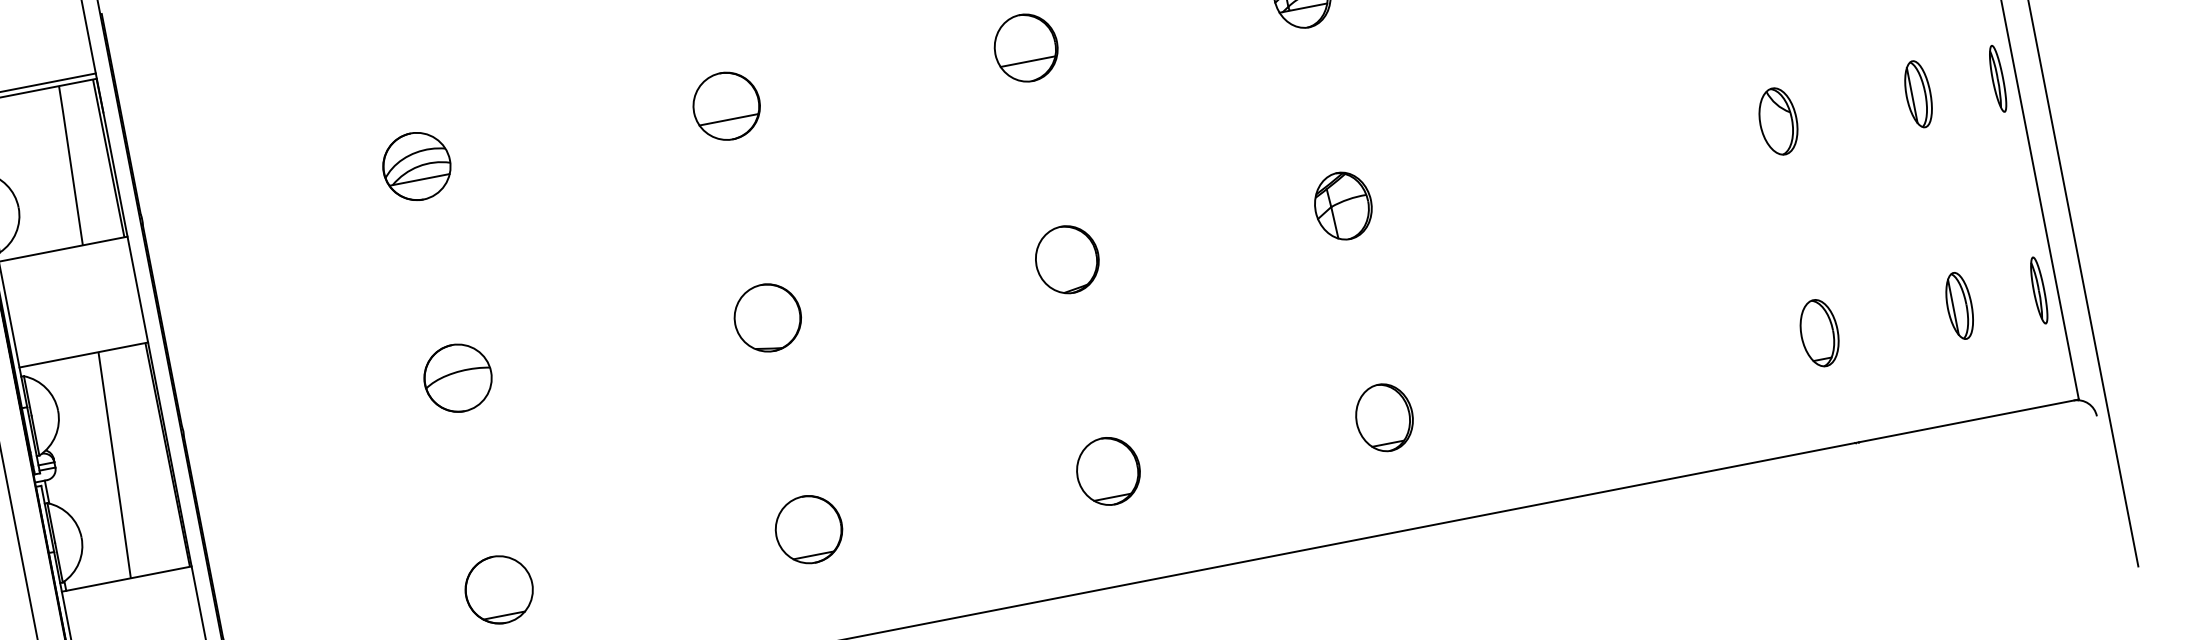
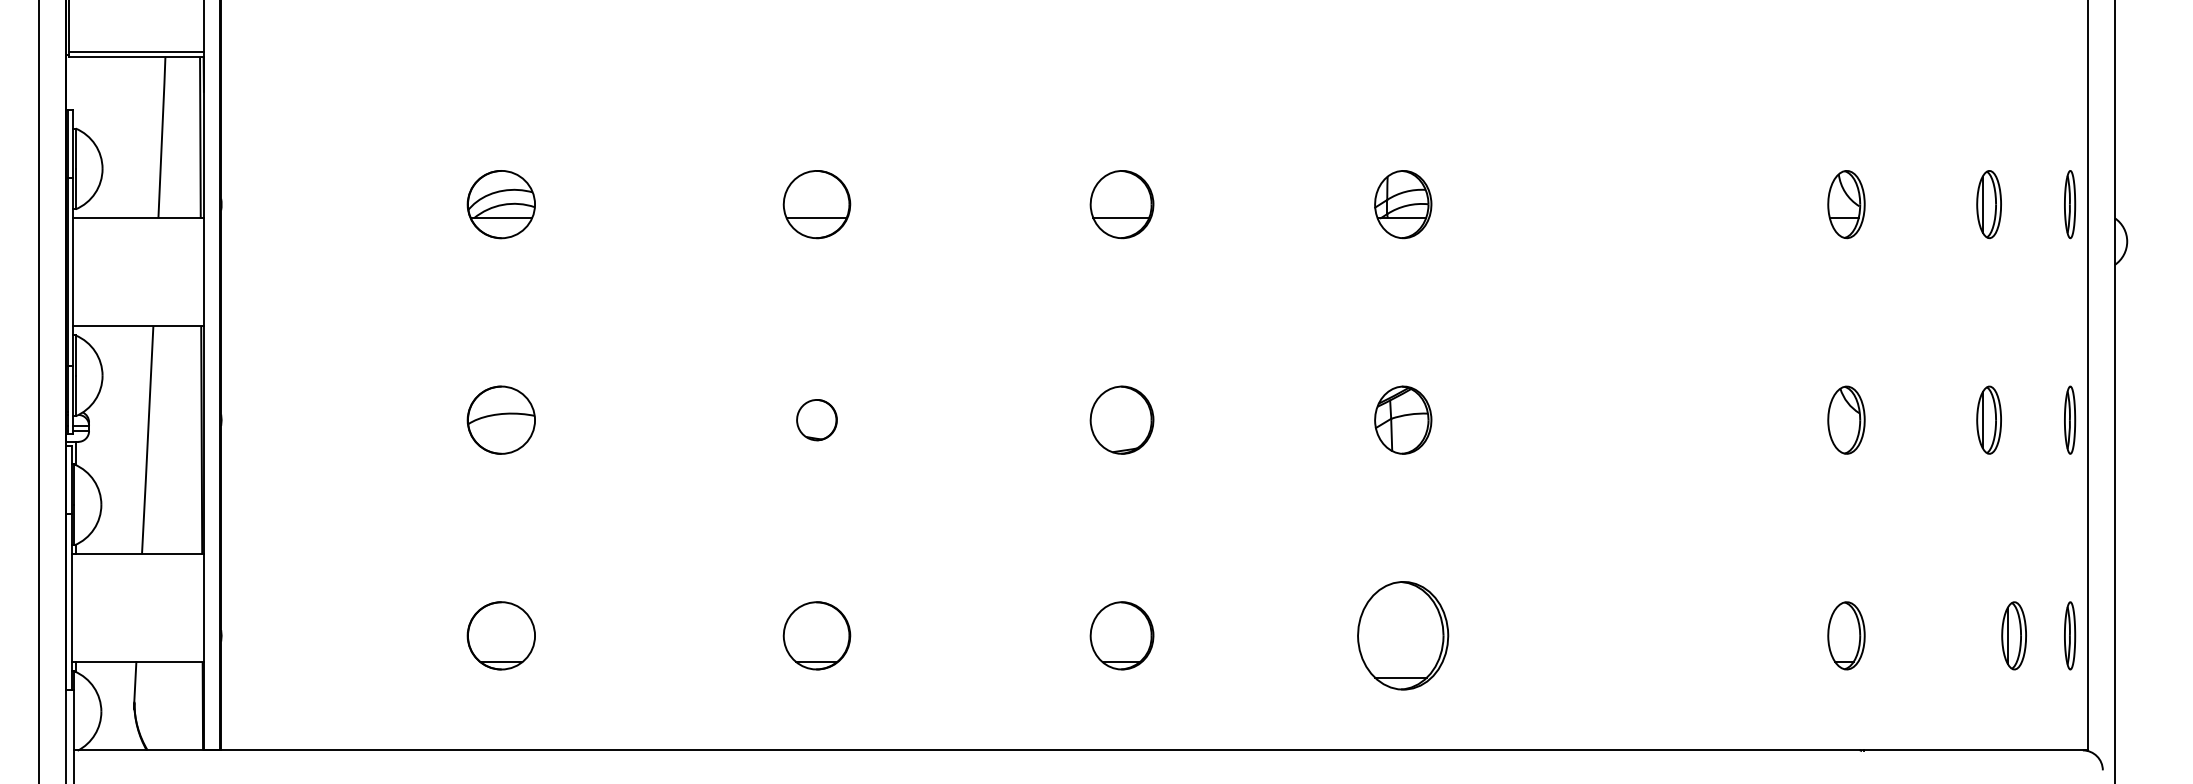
part: (1958, 305) -> (2013, 635), moved
part: (767, 317) -> (816, 419), size x0.6
part: (1384, 417) -> (1403, 635), size x1.6

